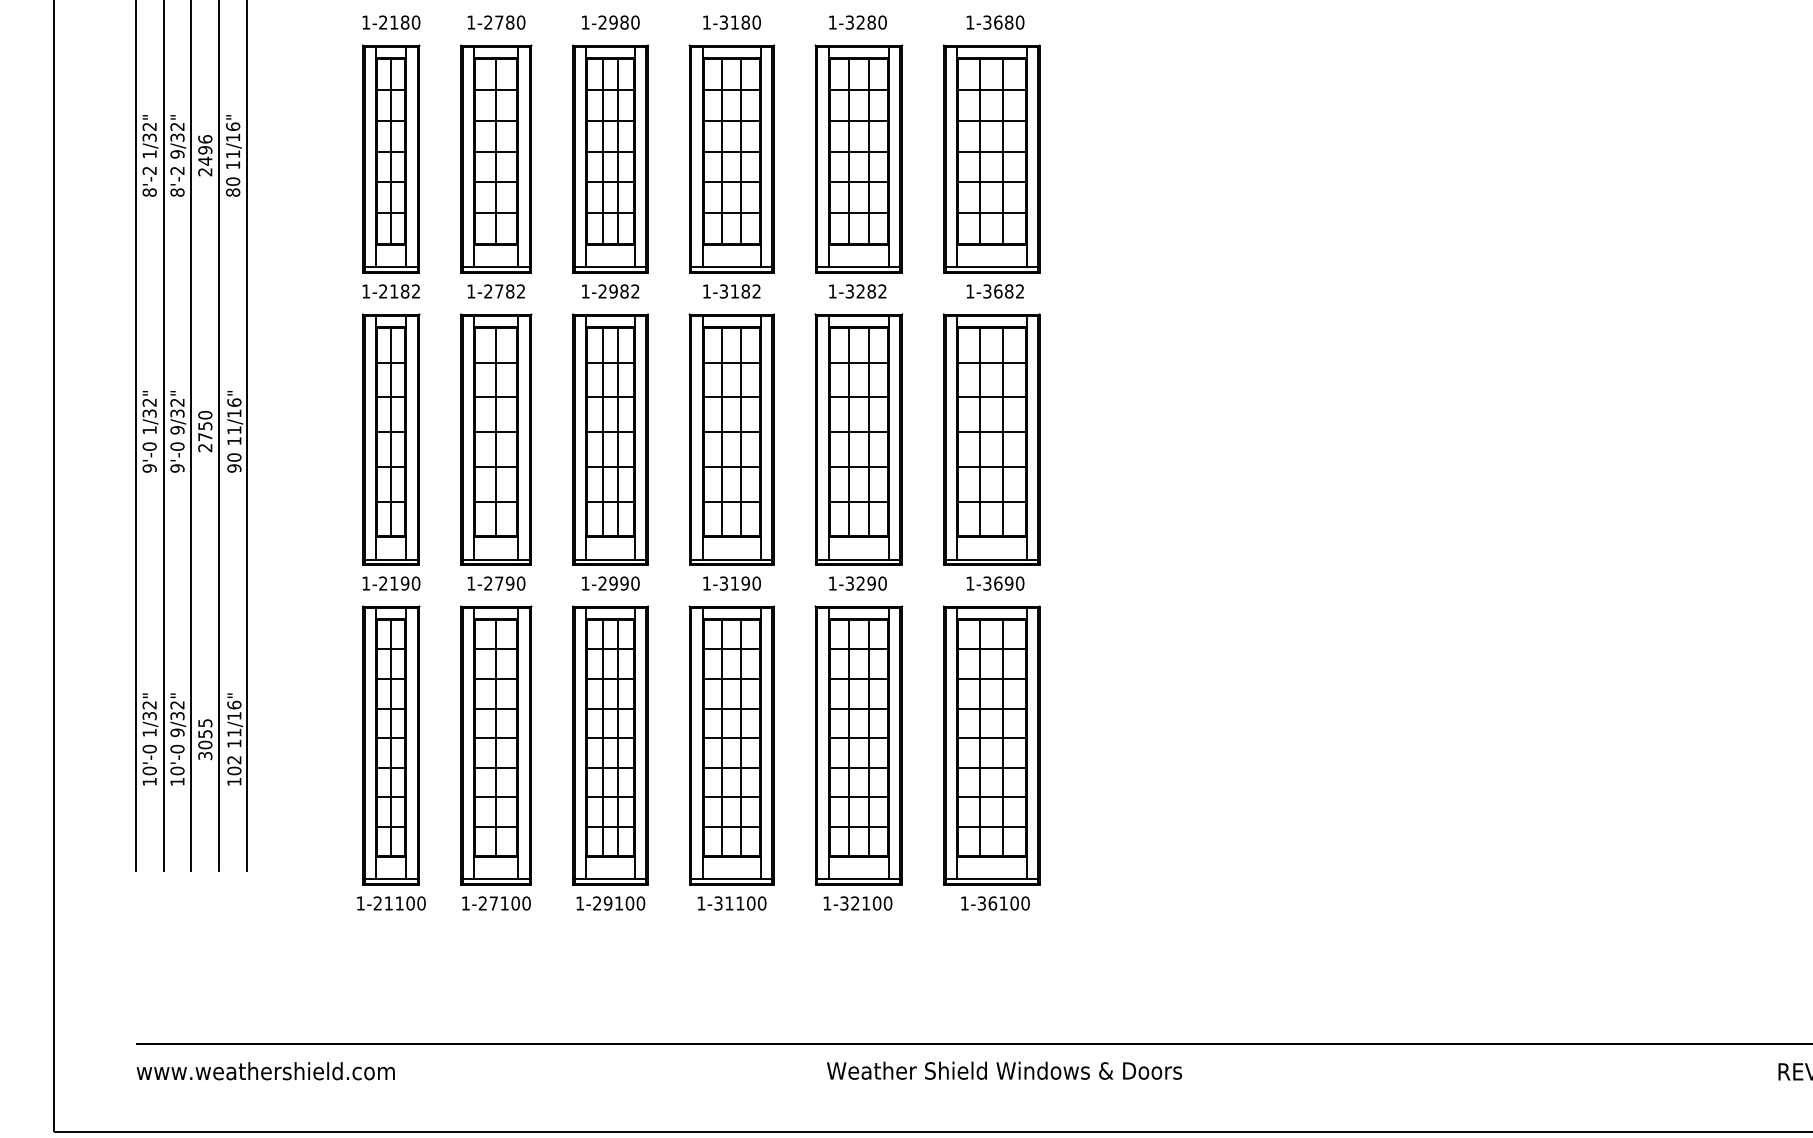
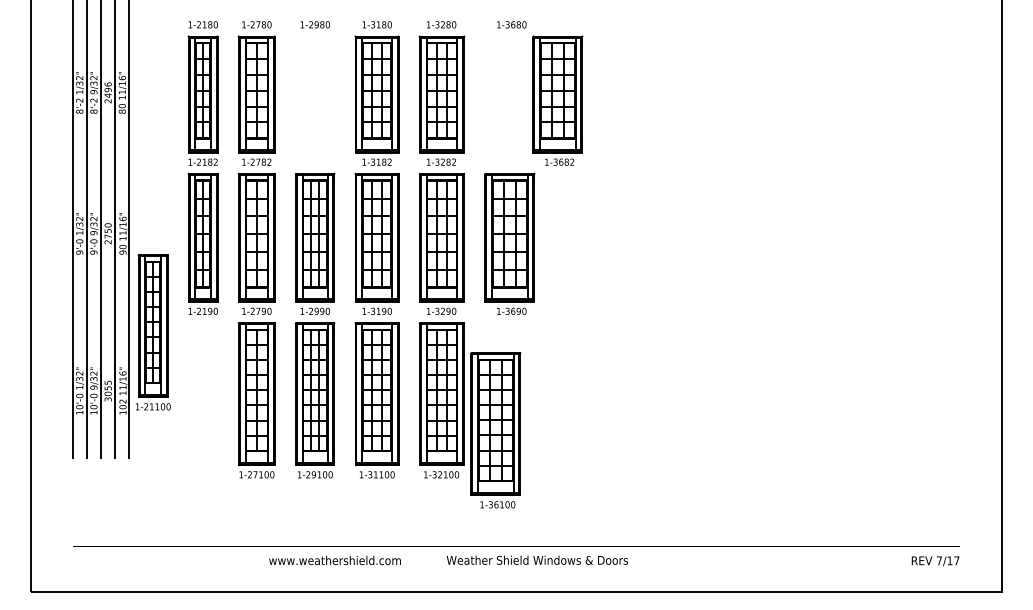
part: (611, 170) -> (315, 100), removed
part: (990, 170) -> (557, 100), moved
part: (391, 757) -> (153, 332), moved
part: (990, 757) -> (495, 430), moved
text: (1002, 1069) -> (536, 559), moved
text: (264, 1071) -> (334, 560), moved

